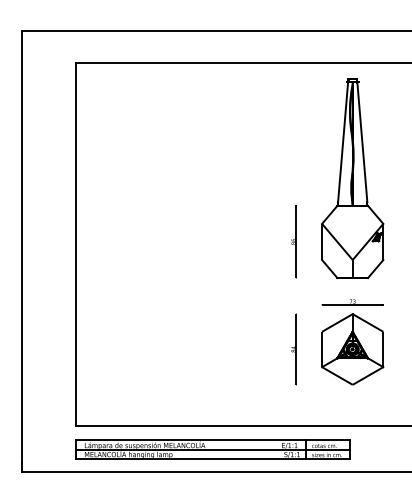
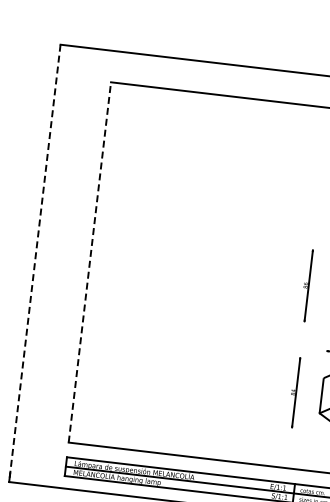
line: (76, 243) -> (90, 261), solid -> dashed
line: (21, 251) -> (34, 263), solid -> dashed

